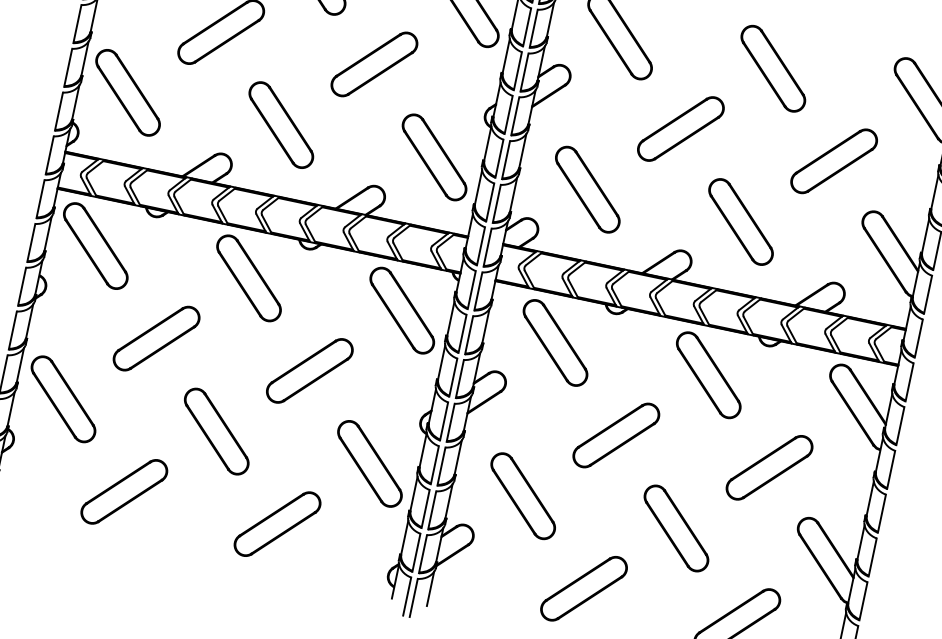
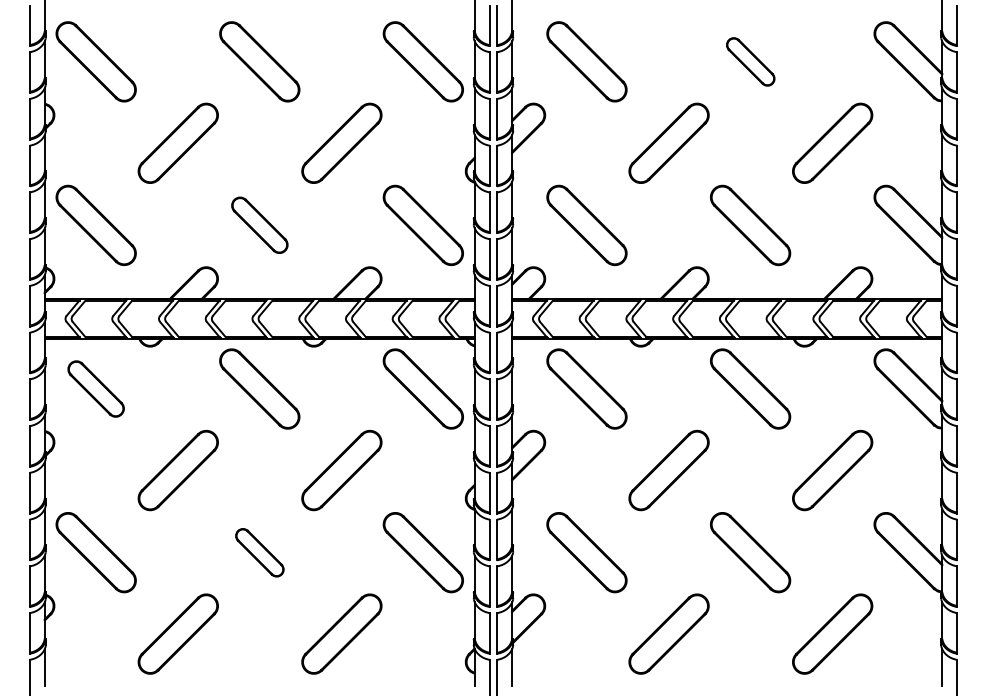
part: (773, 68) -> (750, 61), size x0.6
part: (281, 124) -> (259, 224), size x0.7
part: (95, 245) -> (95, 388), size x0.7
part: (216, 431) -> (259, 552), size x0.6

